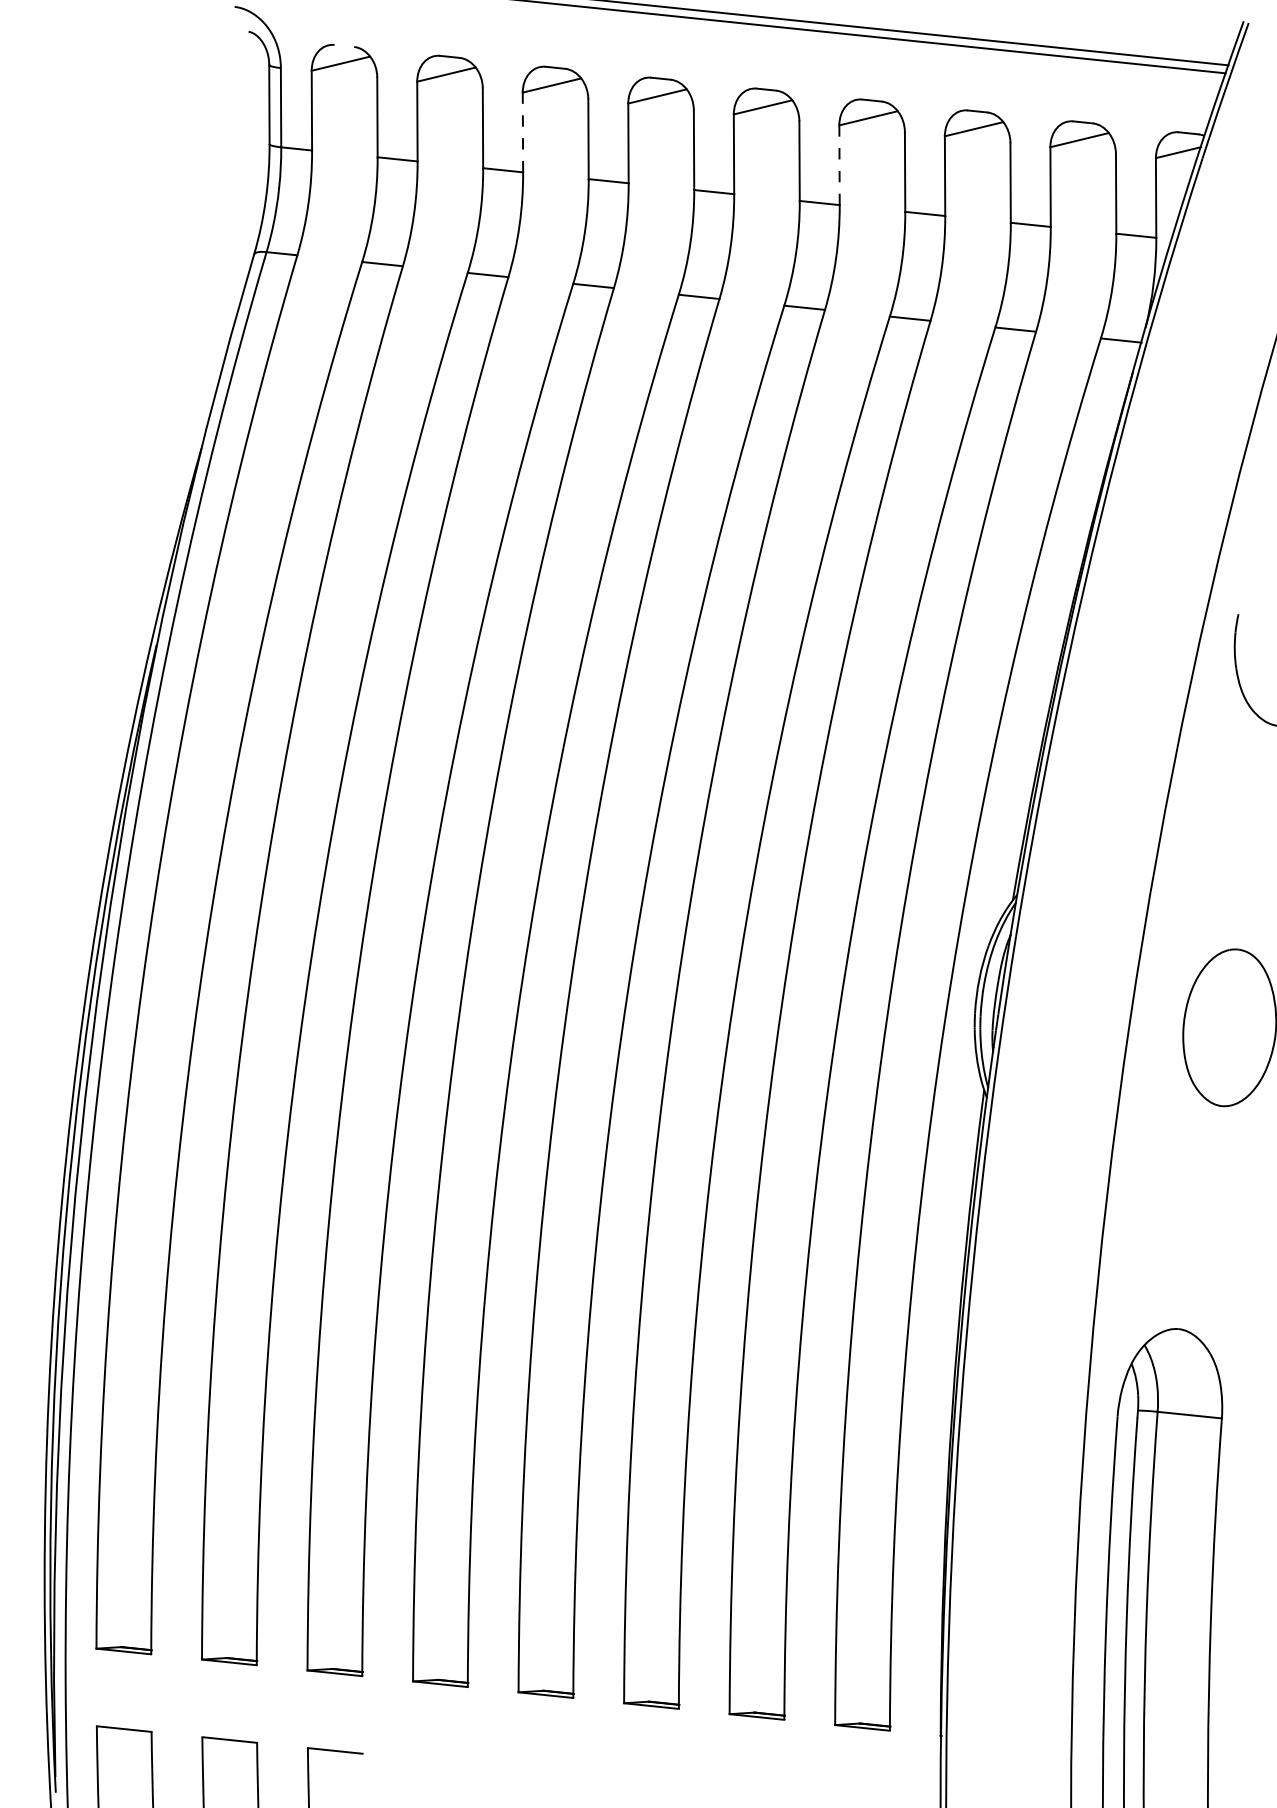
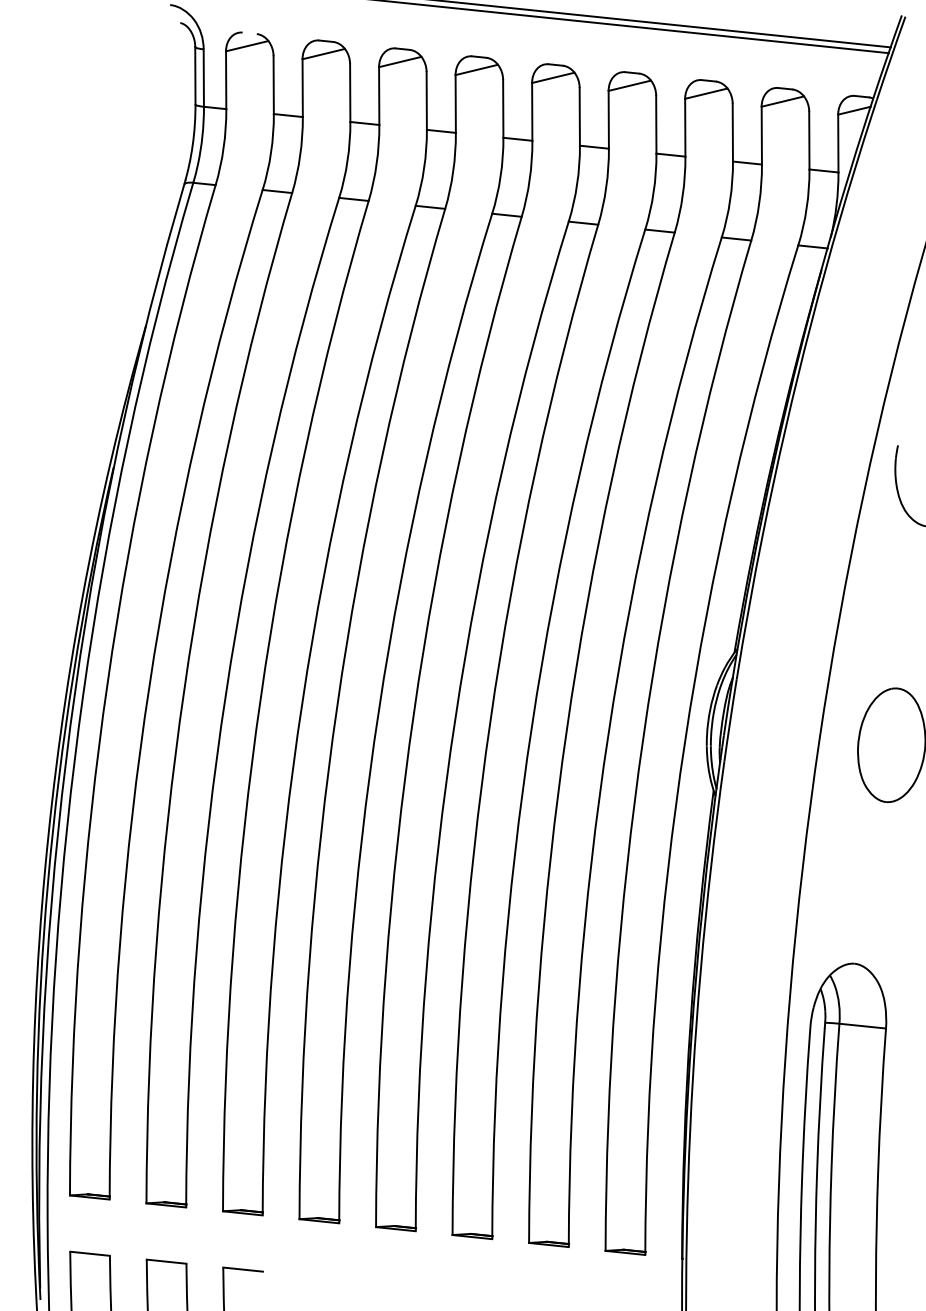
line: (523, 133) -> (379, 96), dashed -> solid
line: (839, 164) -> (608, 119), dashed -> solid

